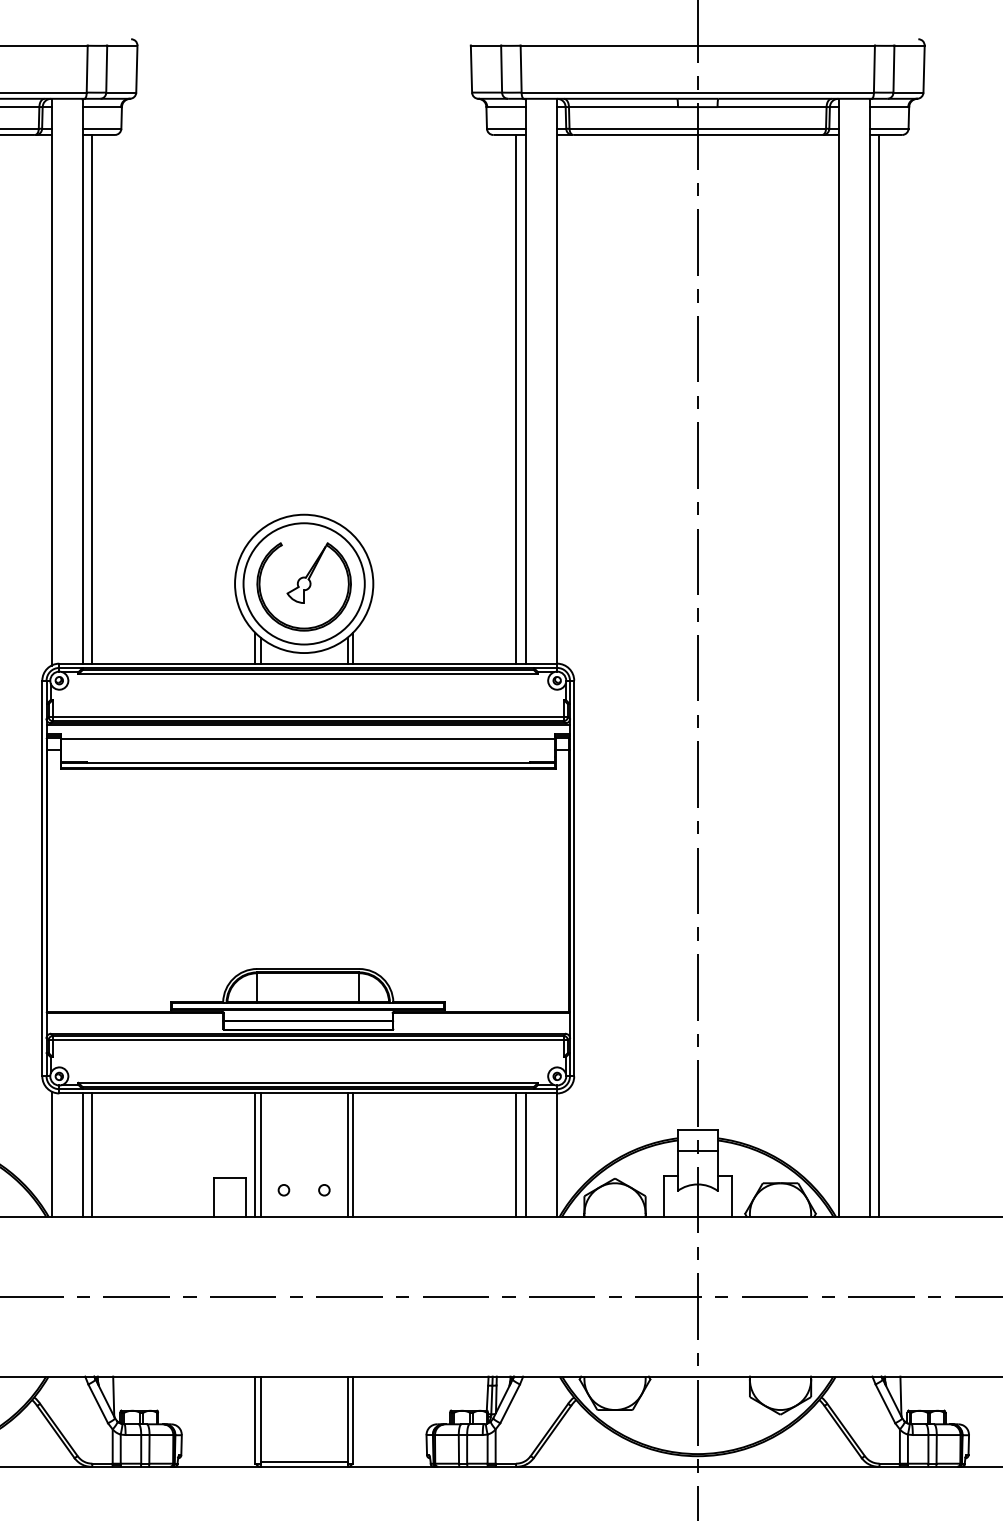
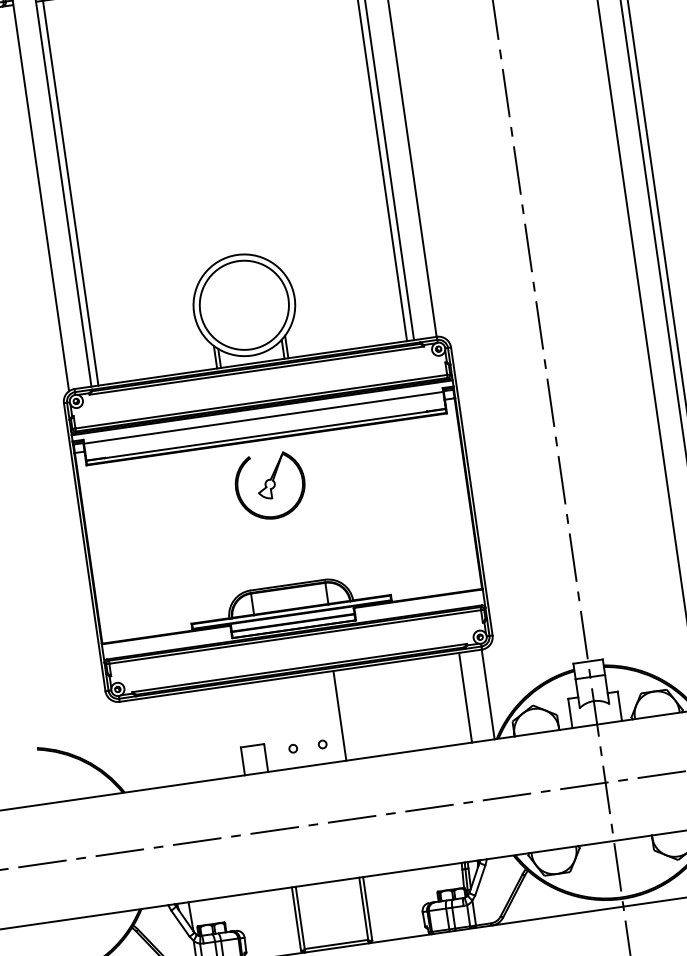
part: (303, 586) -> (269, 486), moved
line: (51, 1153) -> (120, 746), removed
line: (82, 1154) -> (142, 743), removed
line: (92, 1154) -> (150, 742), removed
line: (255, 1154) -> (268, 725), removed
line: (260, 1154) -> (272, 725), removed
line: (347, 1154) -> (335, 716), removed
line: (516, 1154) -> (458, 698), removed

